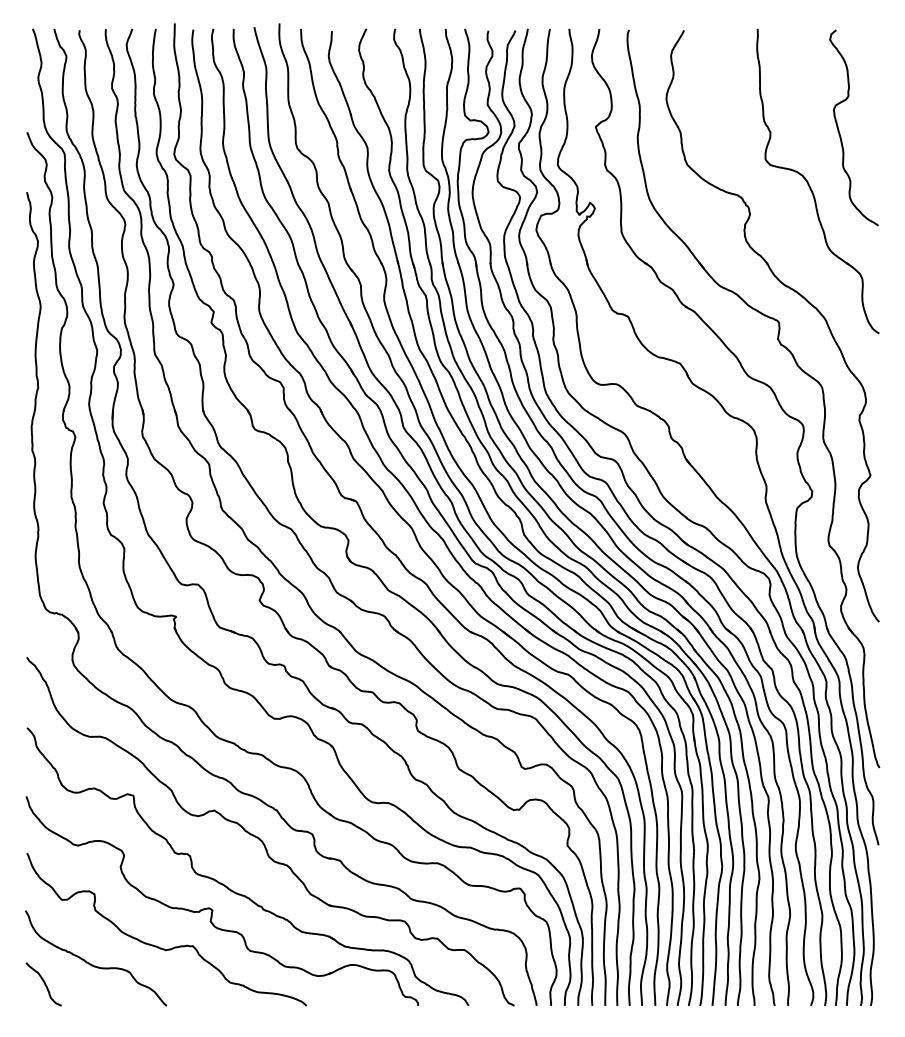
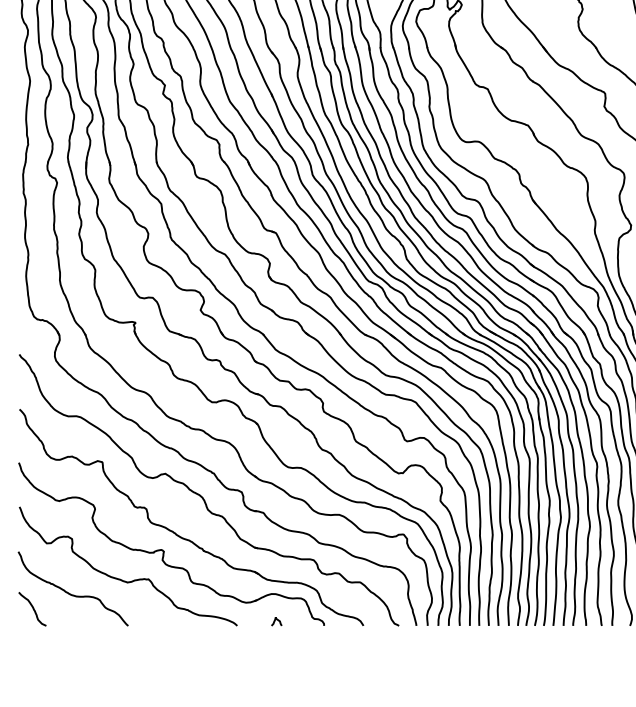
curve: (358, 999) -> (277, 620), added

